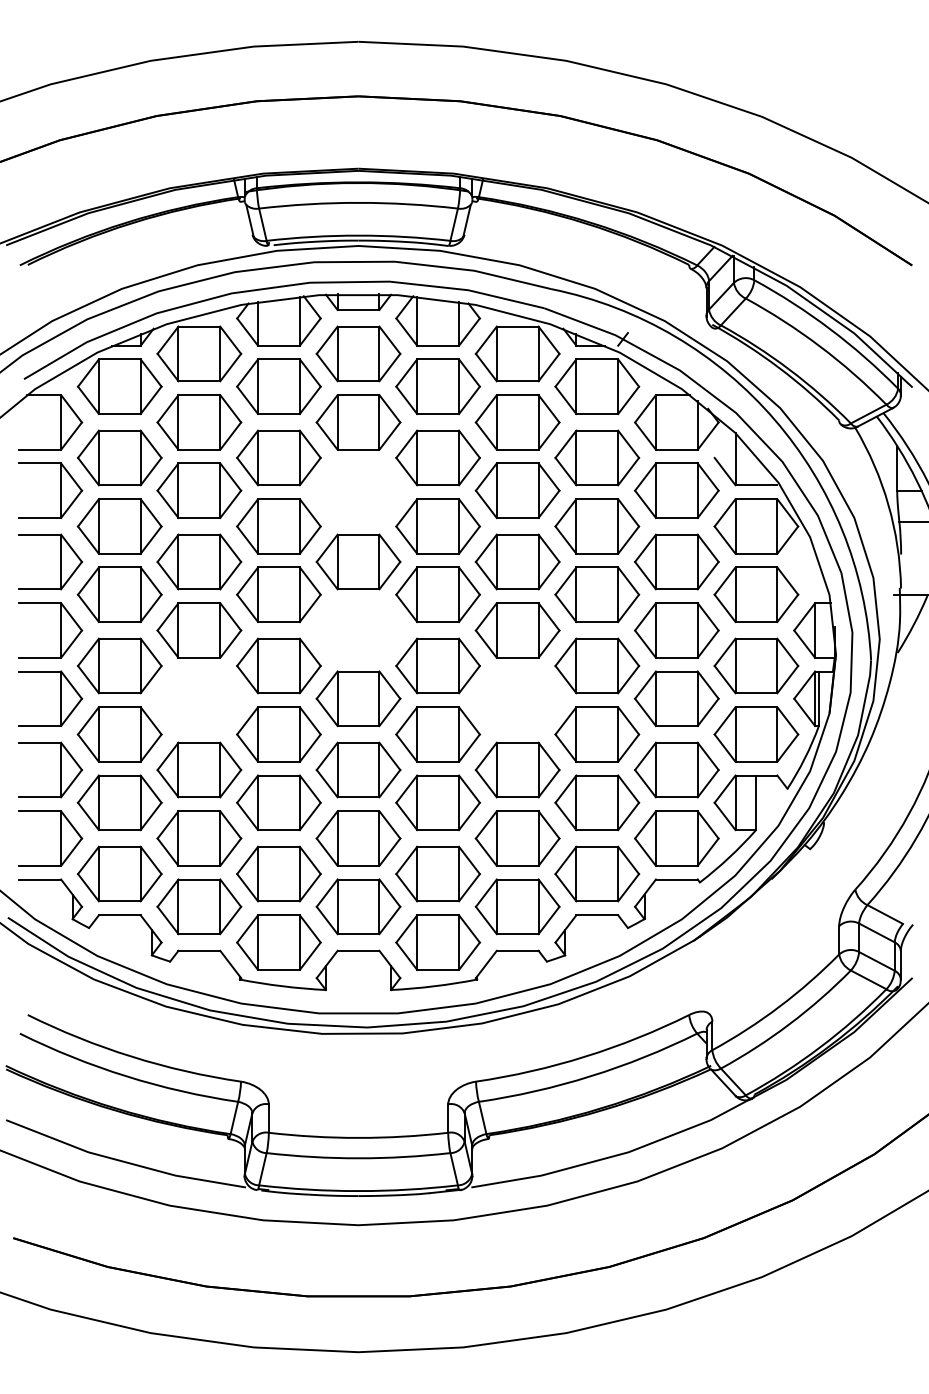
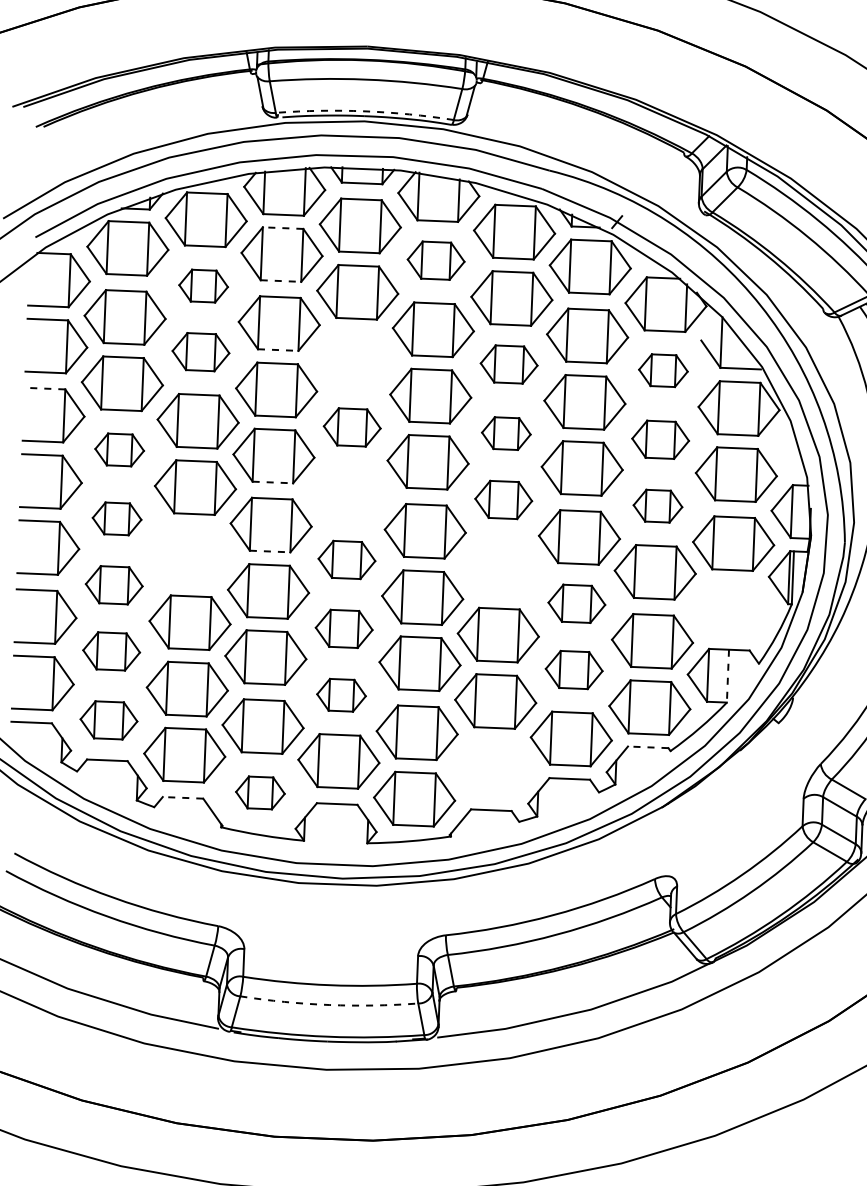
arc: (358, 235) -> (364, 111), solid -> dashed
line: (278, 359) -> (282, 228), solid -> dashed
part: (437, 386) -> (435, 260), size x0.7
line: (278, 414) -> (280, 281), solid -> dashed
part: (199, 422) -> (203, 286), size x0.6
line: (278, 485) -> (277, 350), solid -> dashed
part: (199, 490) -> (201, 352), size x0.7
part: (517, 490) -> (509, 364), size x0.7
part: (676, 490) -> (663, 370), size x0.6
line: (40, 534) -> (45, 388), solid -> dashed
part: (358, 561) -> (352, 426), size x0.7
part: (517, 561) -> (506, 433), size x0.6
part: (676, 561) -> (660, 439), size x0.7
part: (119, 594) -> (119, 449), size x0.6
line: (278, 622) -> (272, 482), solid -> dashed
part: (517, 630) -> (503, 499), size x0.7
part: (676, 630) -> (657, 506), size x0.6
part: (119, 665) -> (116, 518), size x0.6
line: (278, 693) -> (269, 551), solid -> dashed
part: (358, 698) -> (346, 559), size x0.7
part: (119, 734) -> (114, 585), size x0.7
part: (597, 734) -> (577, 603), size x0.7
part: (756, 734) -> (731, 610), removed
part: (358, 769) -> (344, 628), size x0.7
part: (119, 802) -> (111, 651), size x0.7
part: (597, 802) -> (574, 669), size x0.7
line: (756, 803) -> (728, 676), solid -> dashed
part: (358, 838) -> (341, 695), size x0.6
part: (119, 873) -> (108, 719), size x0.7
line: (676, 879) -> (647, 747), solid -> dashed
part: (517, 906) -> (492, 767), removed
part: (278, 942) -> (259, 792), size x0.6
line: (199, 950) -> (183, 797), solid -> dashed
arc: (358, 1158) -> (329, 1005), solid -> dashed

